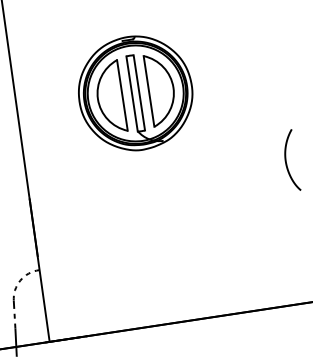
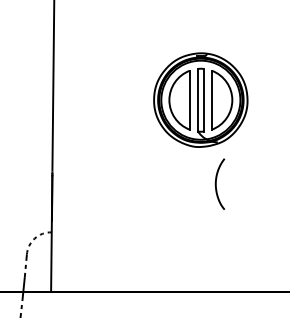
part: (135, 92) -> (200, 99), moved
curve: (286, 160) -> (216, 183), moved

